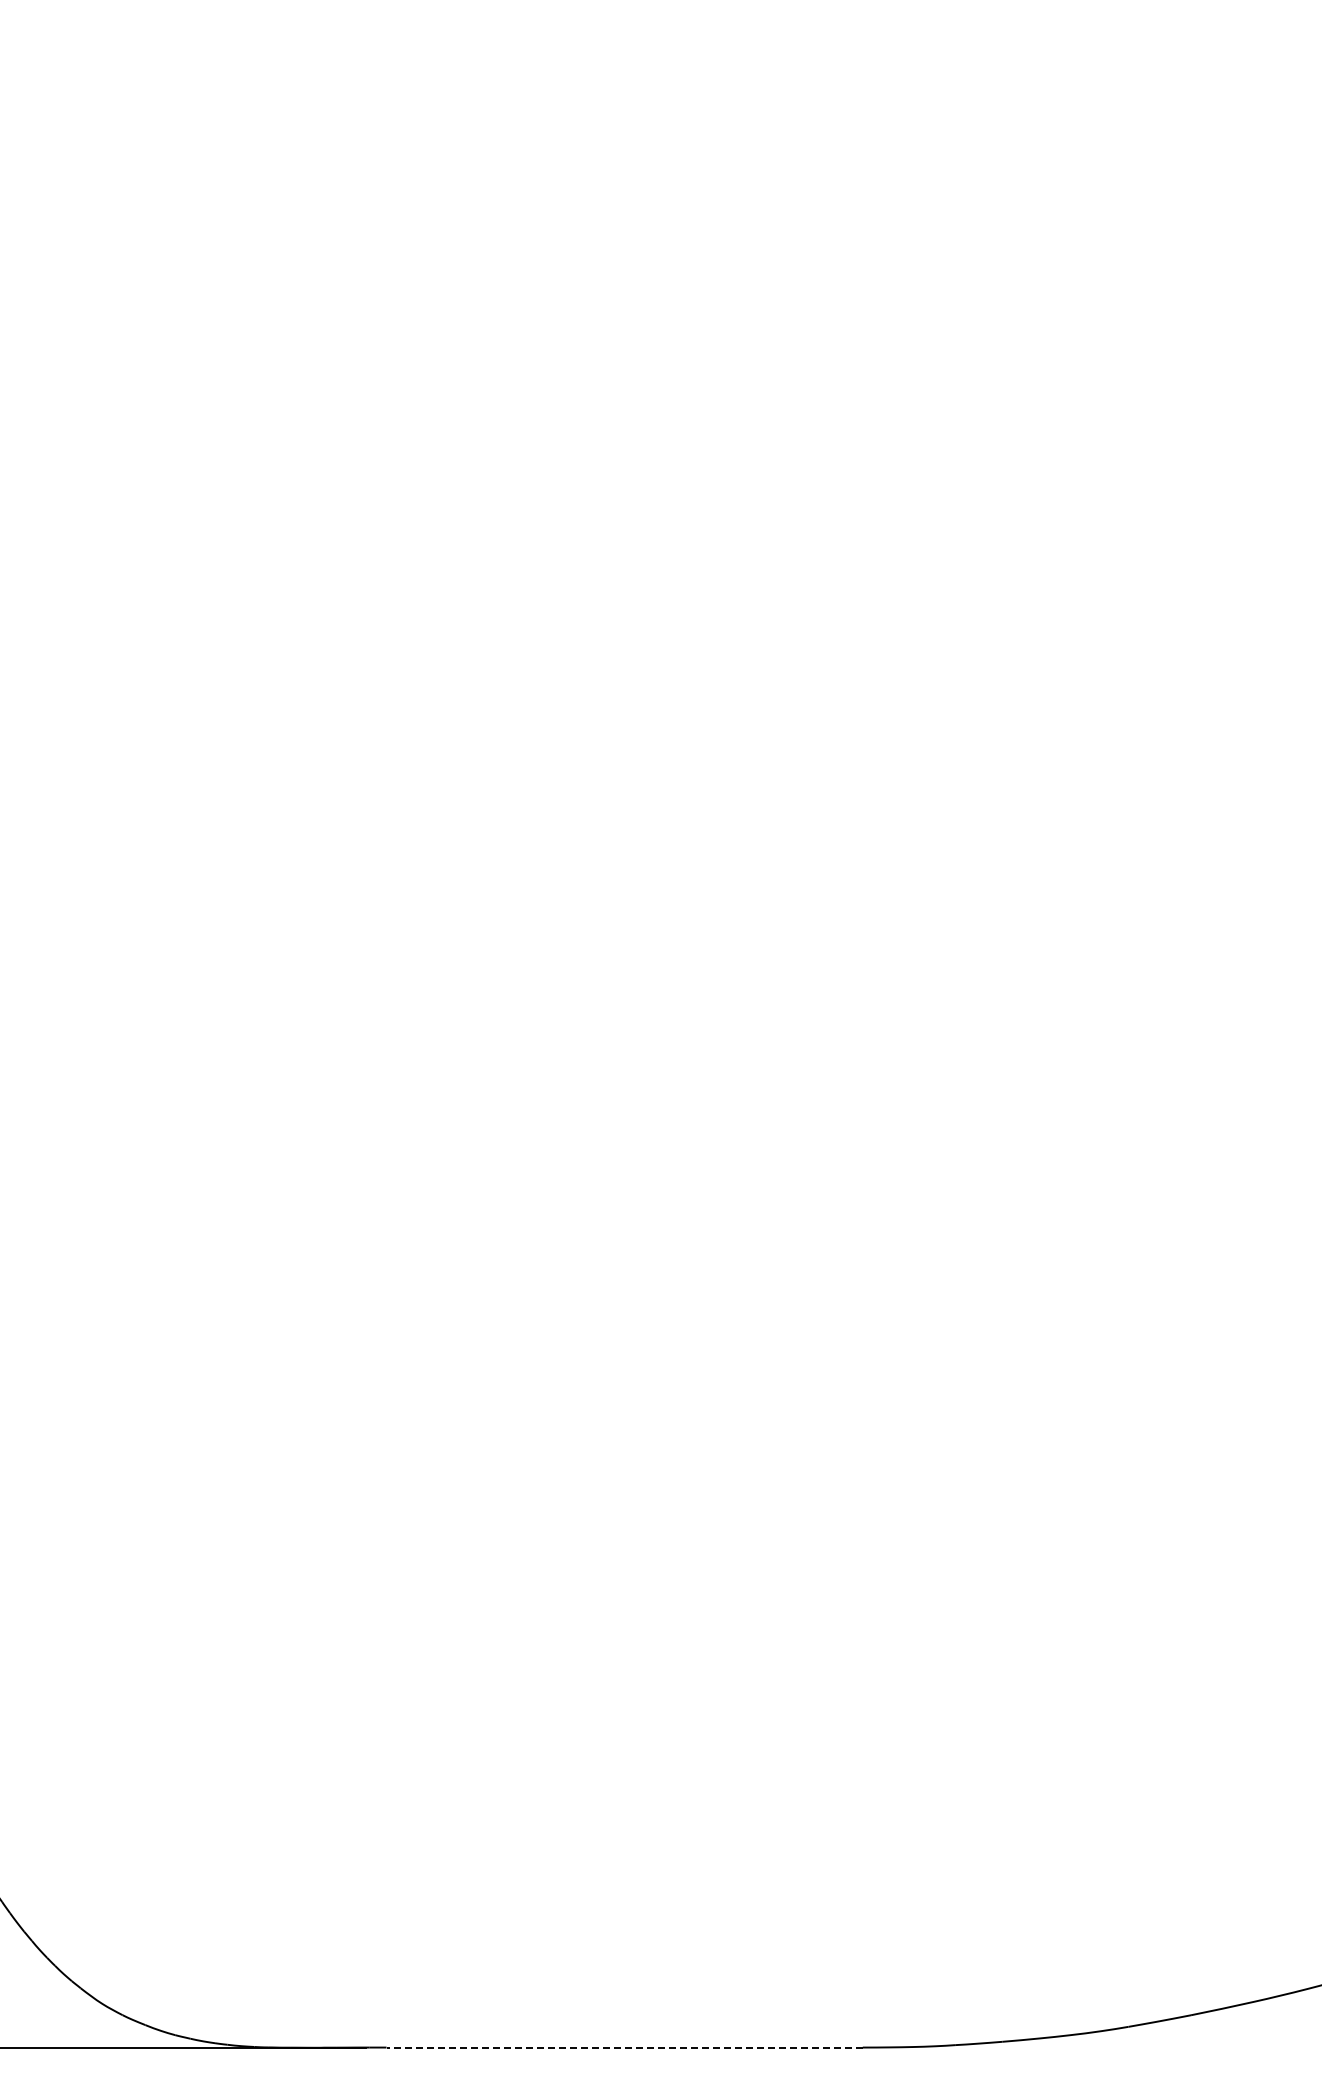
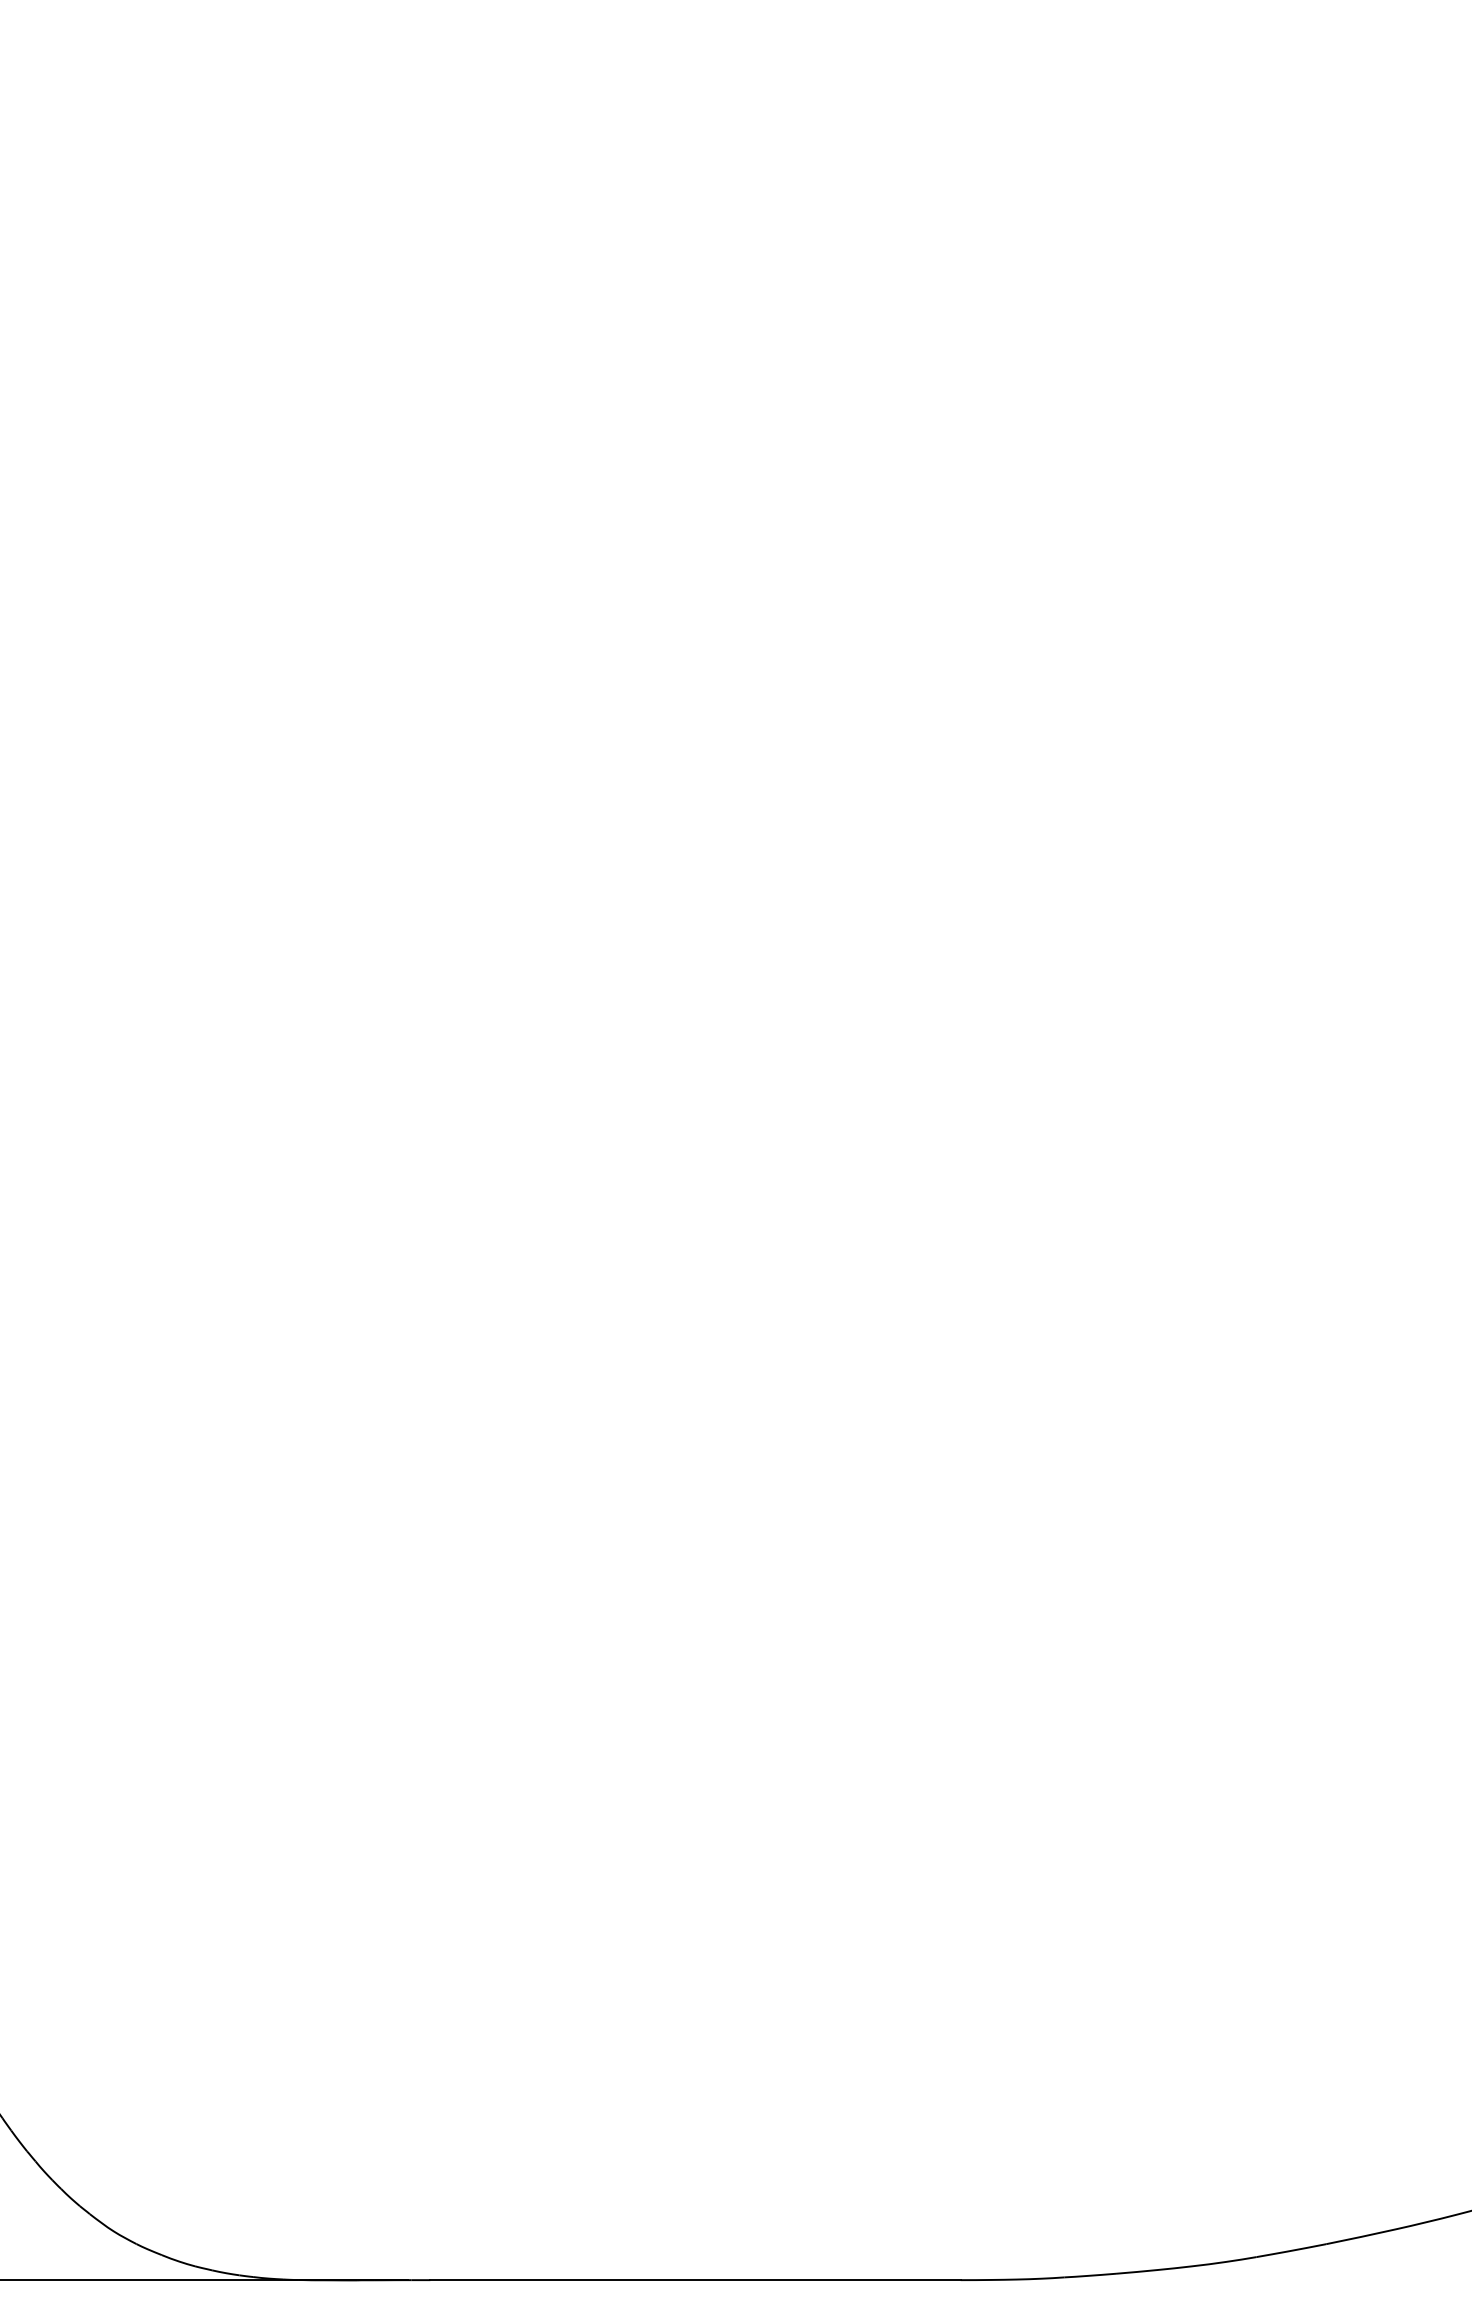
line: (624, 2047) -> (695, 2280), dashed -> solid

